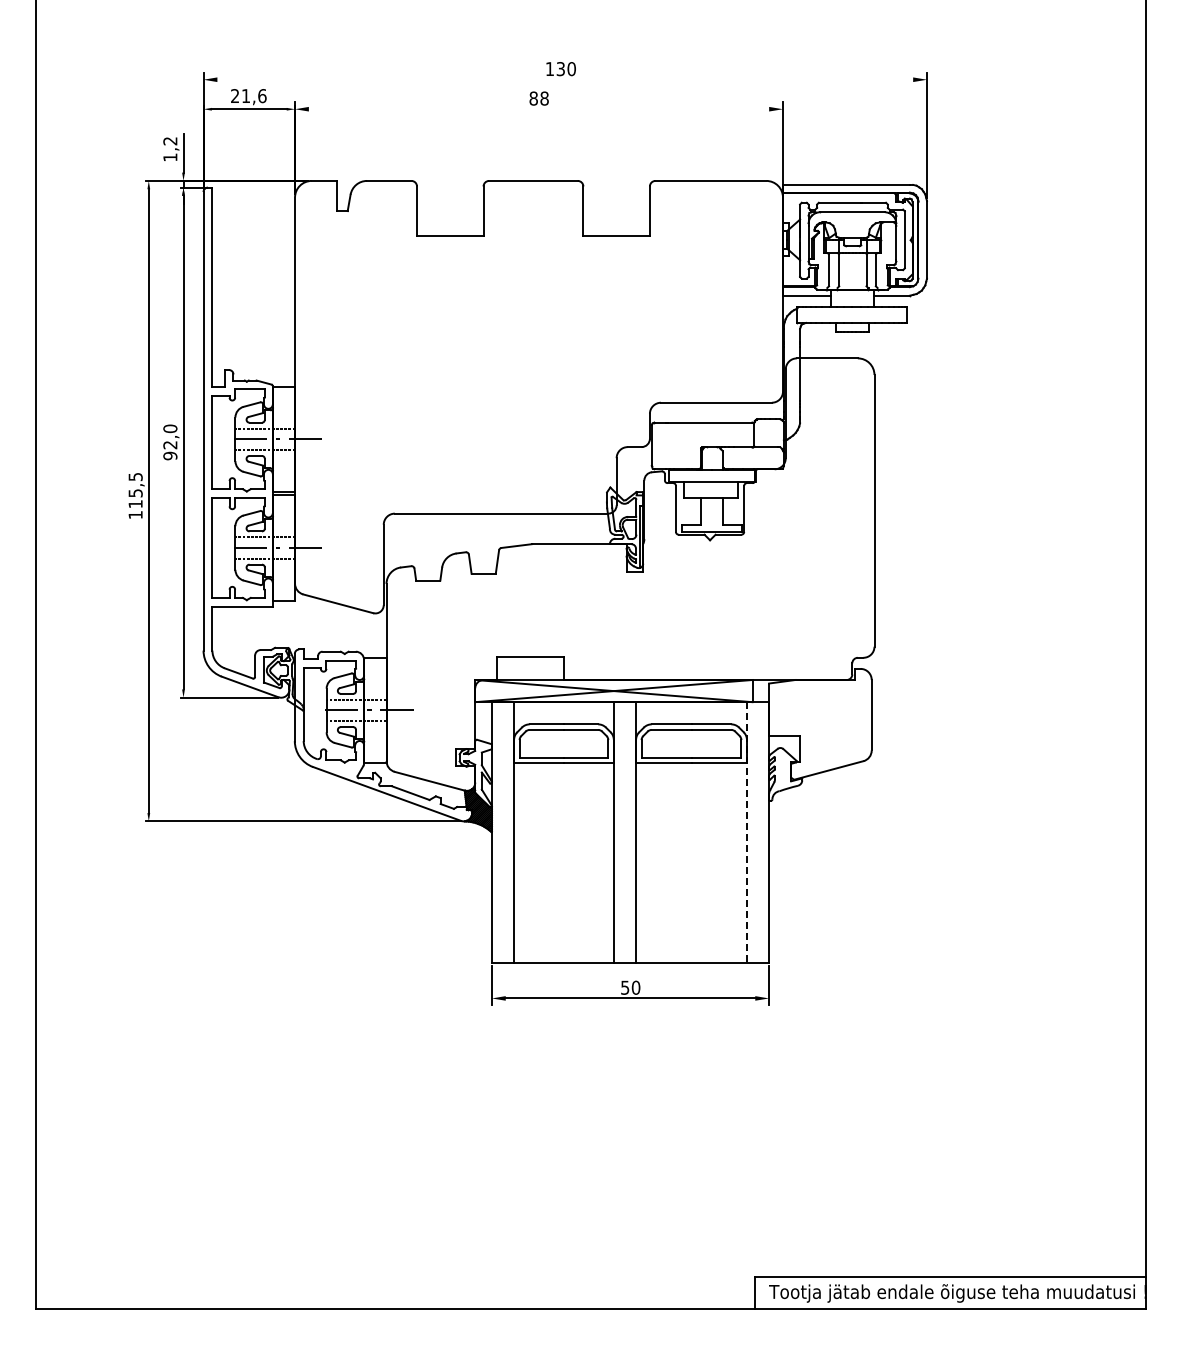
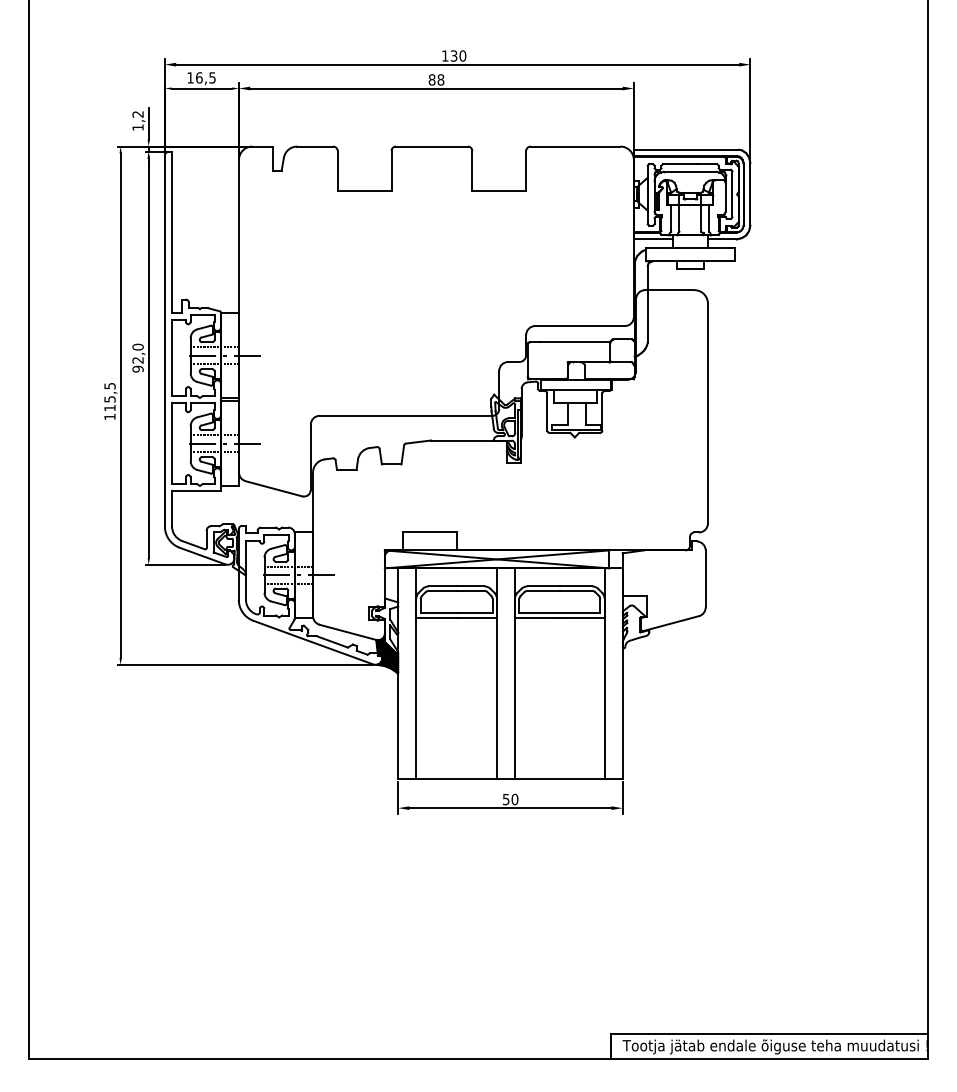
line: (565, 79) -> (457, 64), added
text: (248, 96) -> (201, 78), 21,6 -> 16,5
line: (538, 109) -> (436, 88), added
line: (746, 832) -> (604, 673), dashed -> solid

